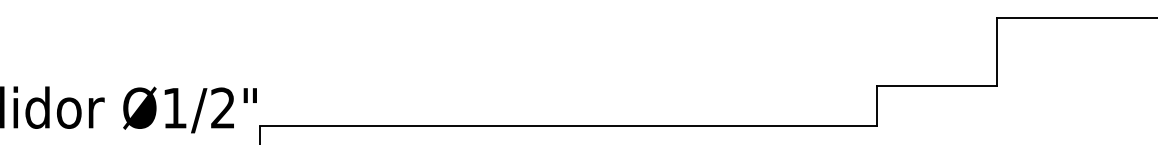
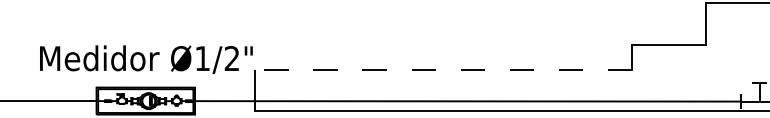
line: (568, 125) -> (443, 69), solid -> dashed

